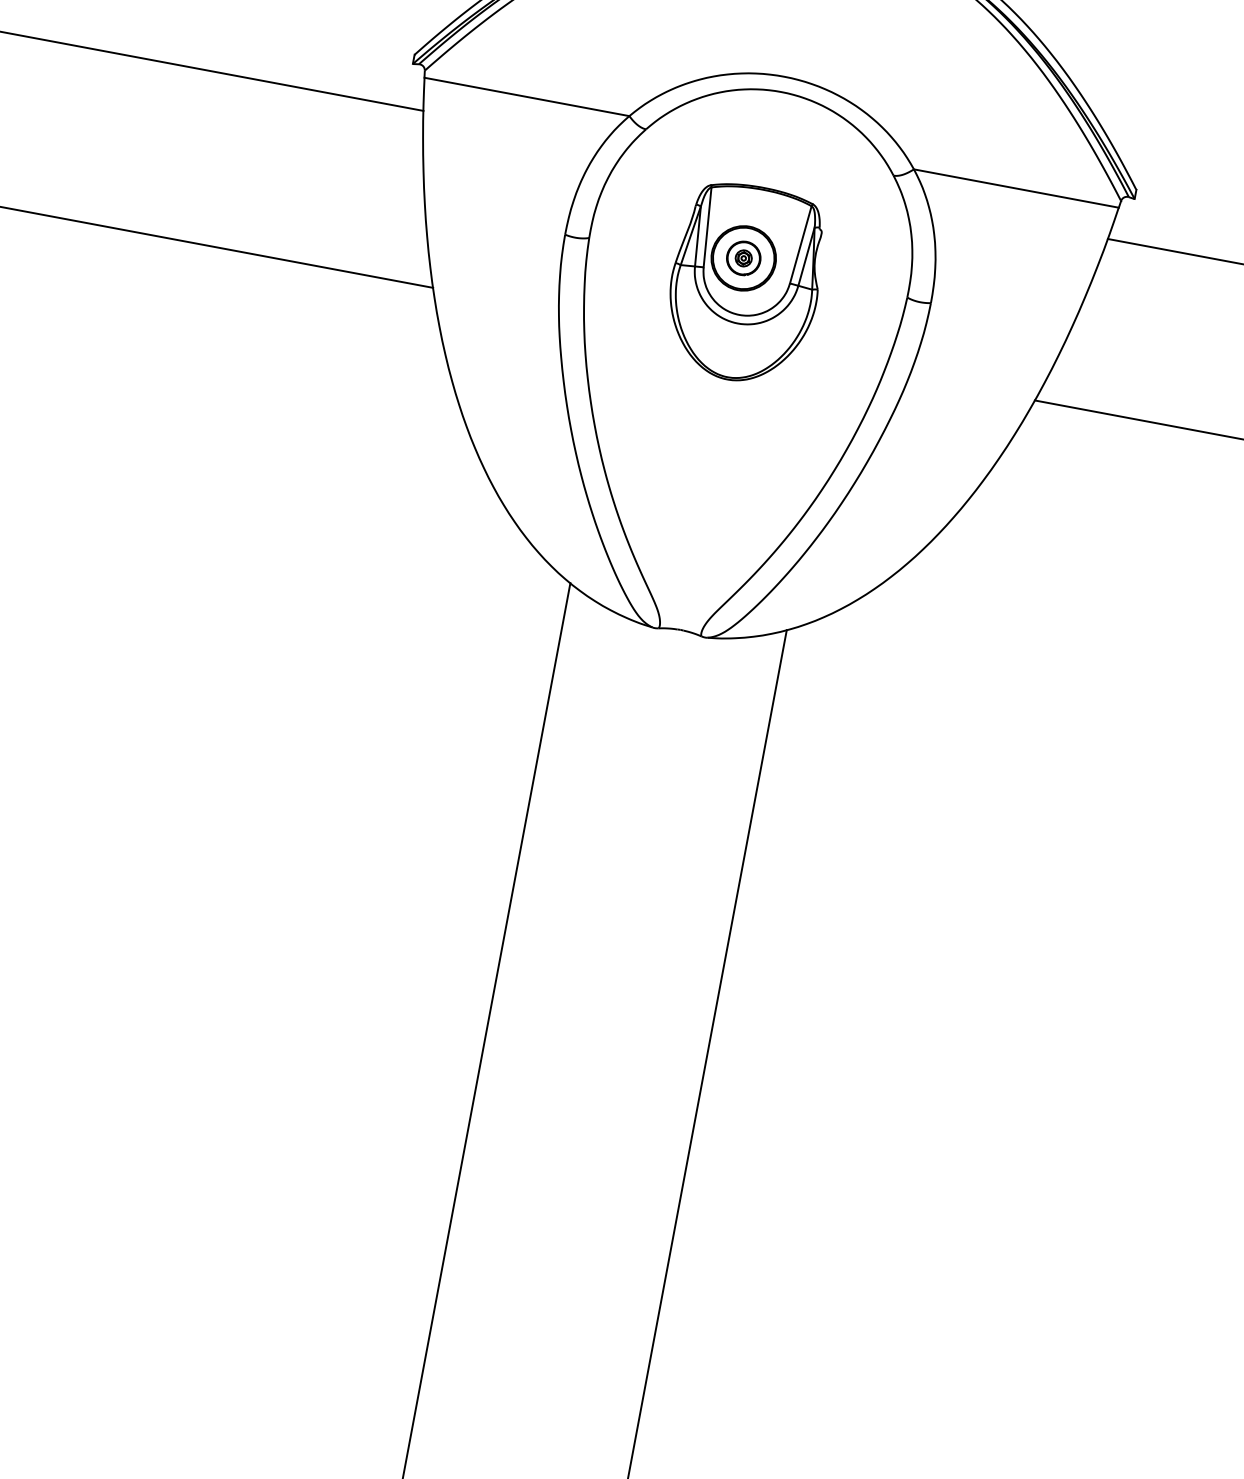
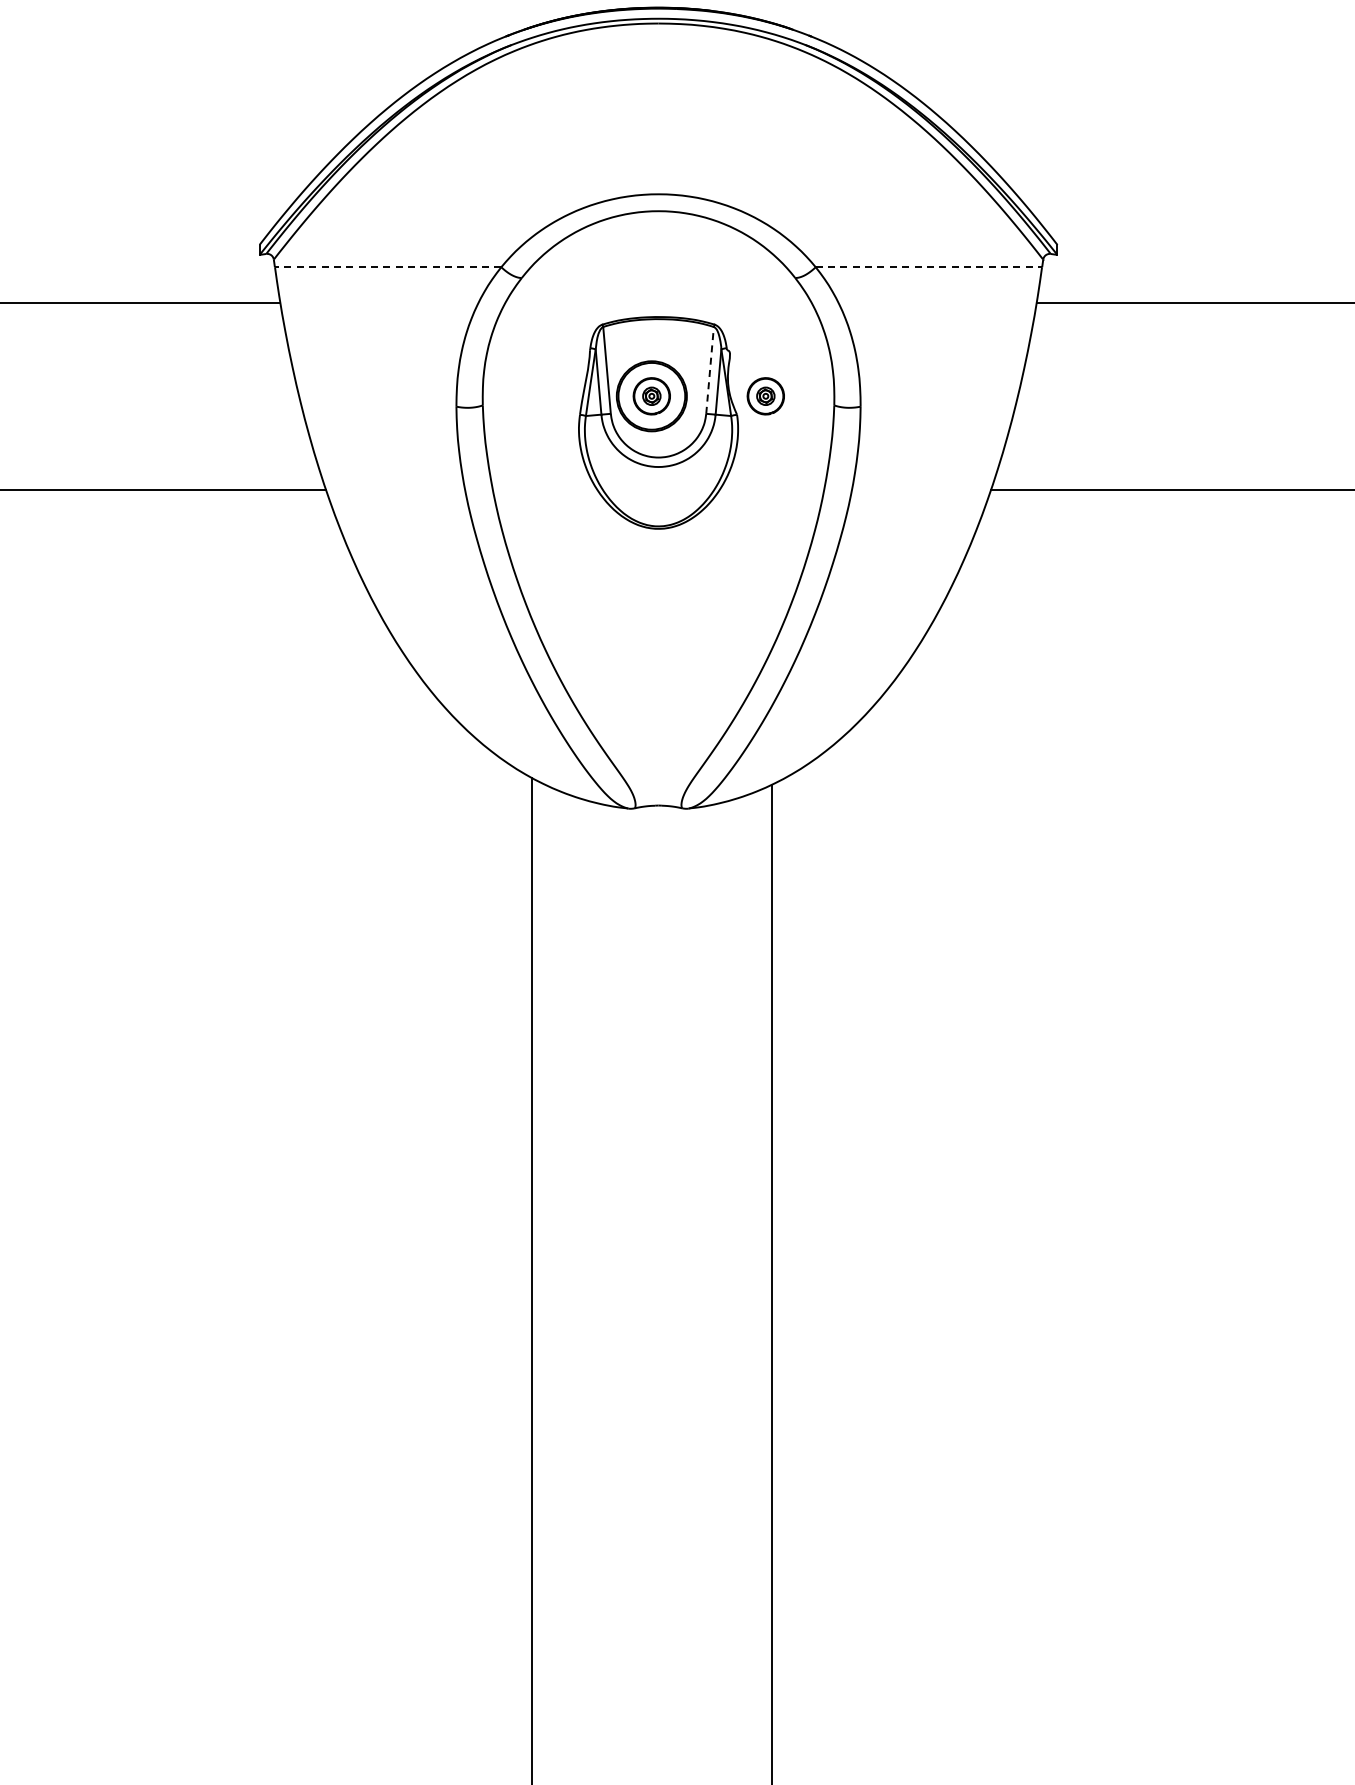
line: (526, 97) -> (387, 267), solid -> dashed
line: (1016, 188) -> (929, 267), solid -> dashed
line: (801, 244) -> (710, 370), solid -> dashed
part: (846, 277) -> (765, 396), added

